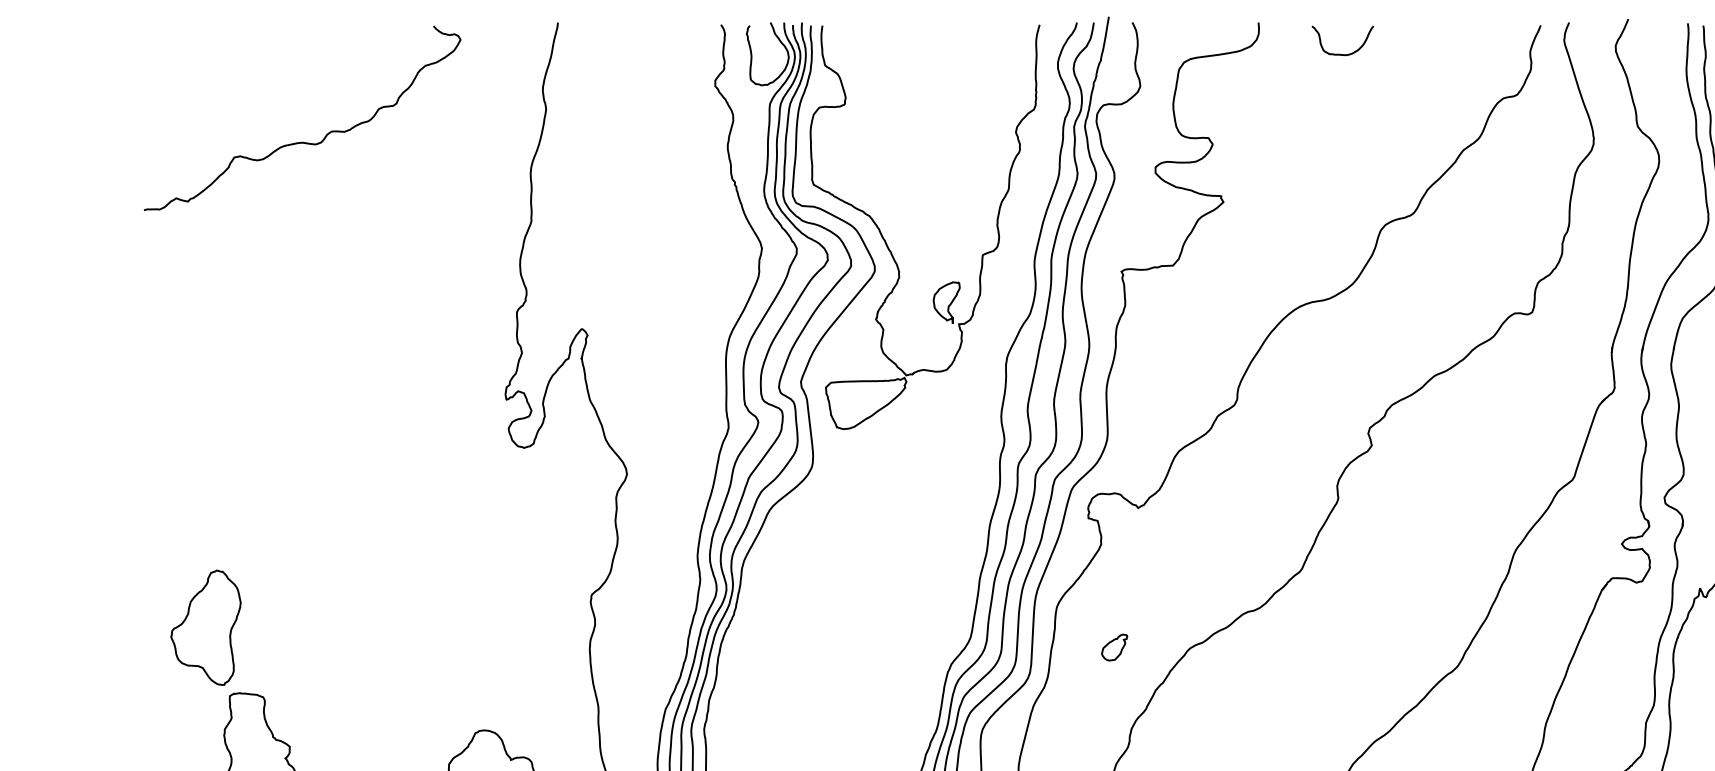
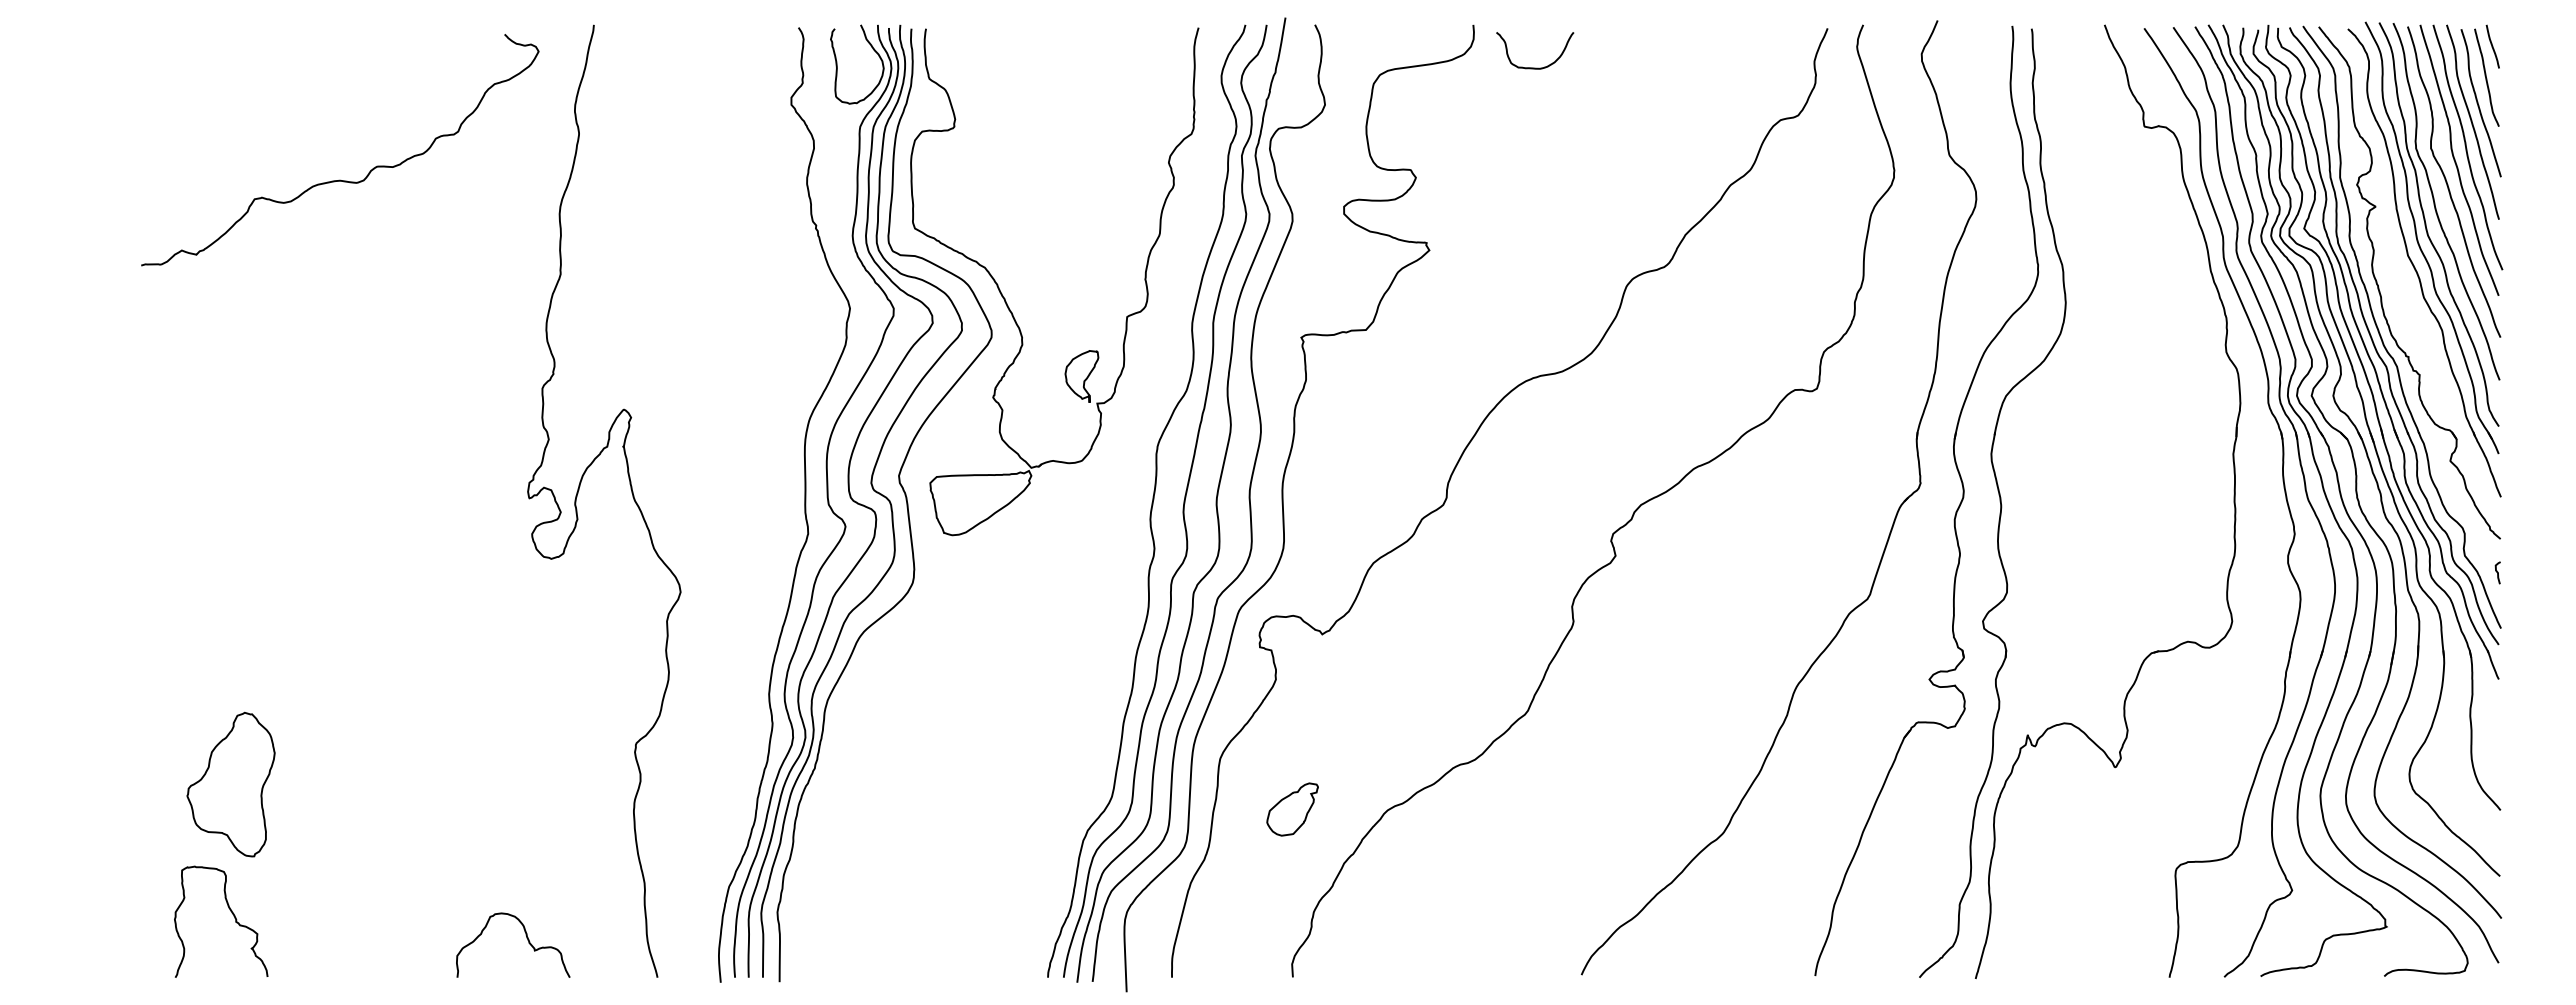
curve: (1343, 54) -> (1535, 67), moved
curve: (302, 141) -> (340, 179), moved
part: (205, 627) -> (230, 784), moved
part: (1114, 647) -> (1292, 809), size x1.6

